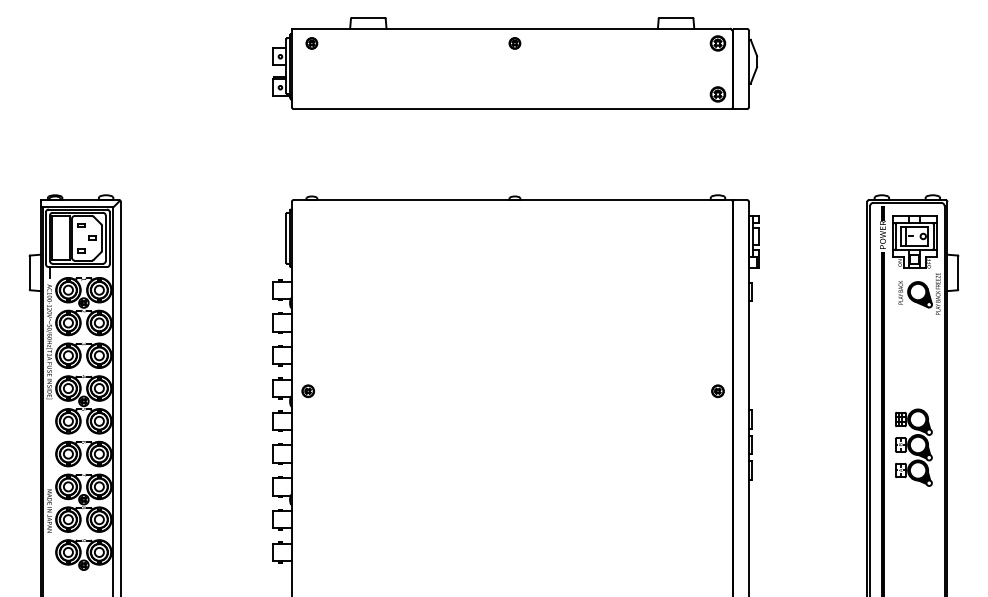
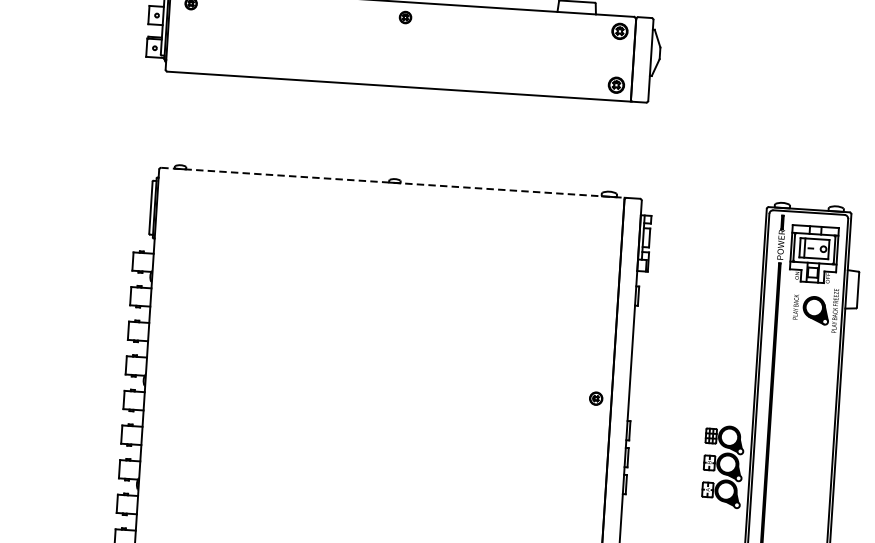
line: (513, 200) -> (393, 183), solid -> dashed
part: (307, 391) -> (162, 370), removed
part: (913, 447) -> (722, 466), moved

